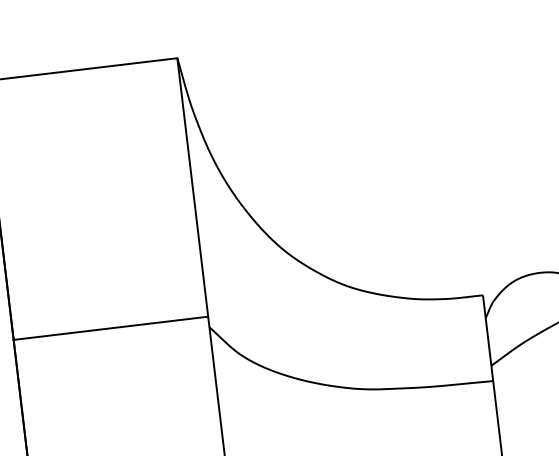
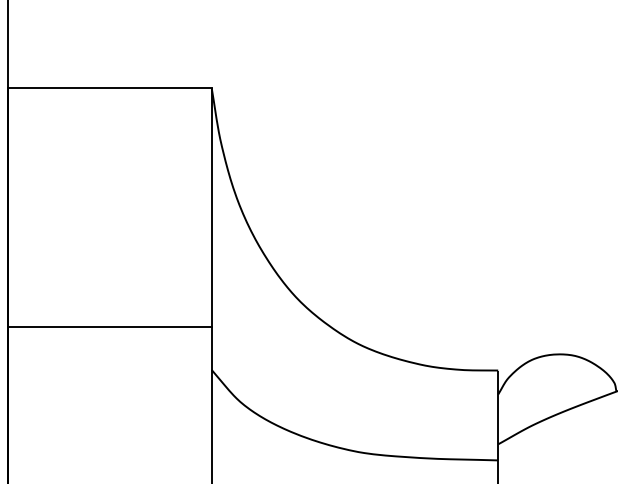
line: (110, 328) -> (109, 326), moved

